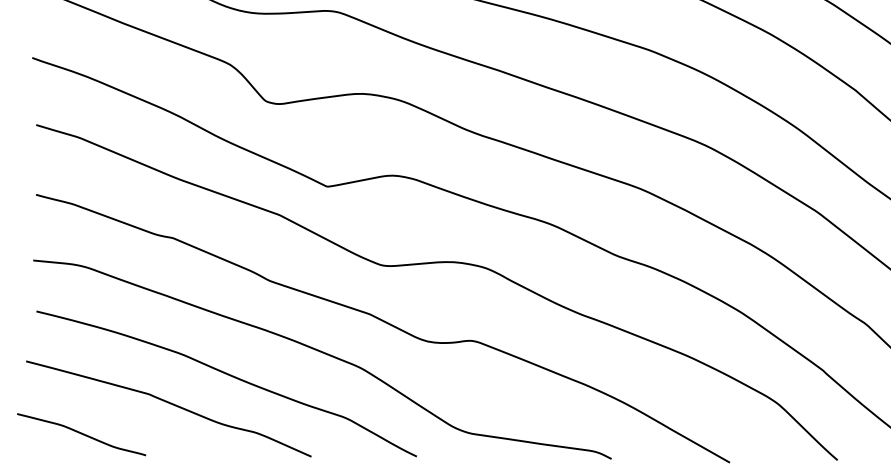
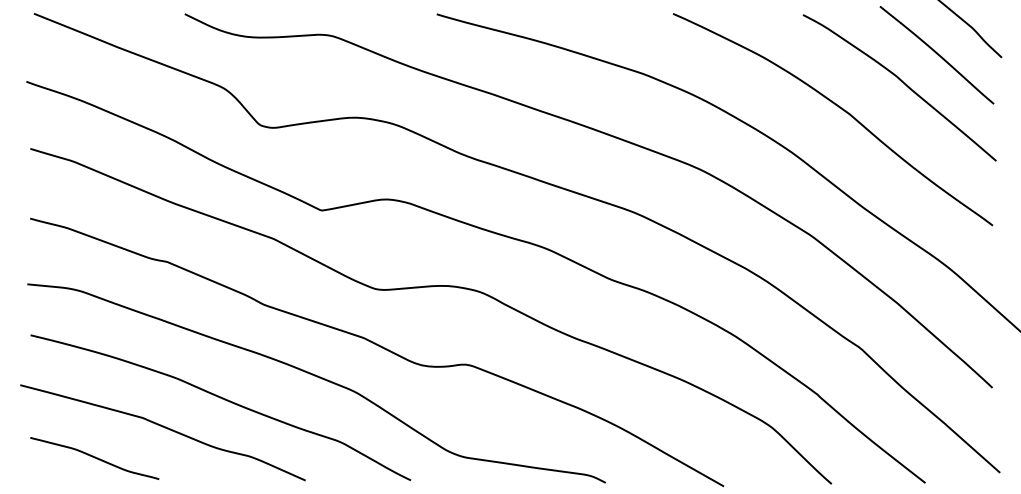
curve: (81, 434) -> (94, 458), moved

